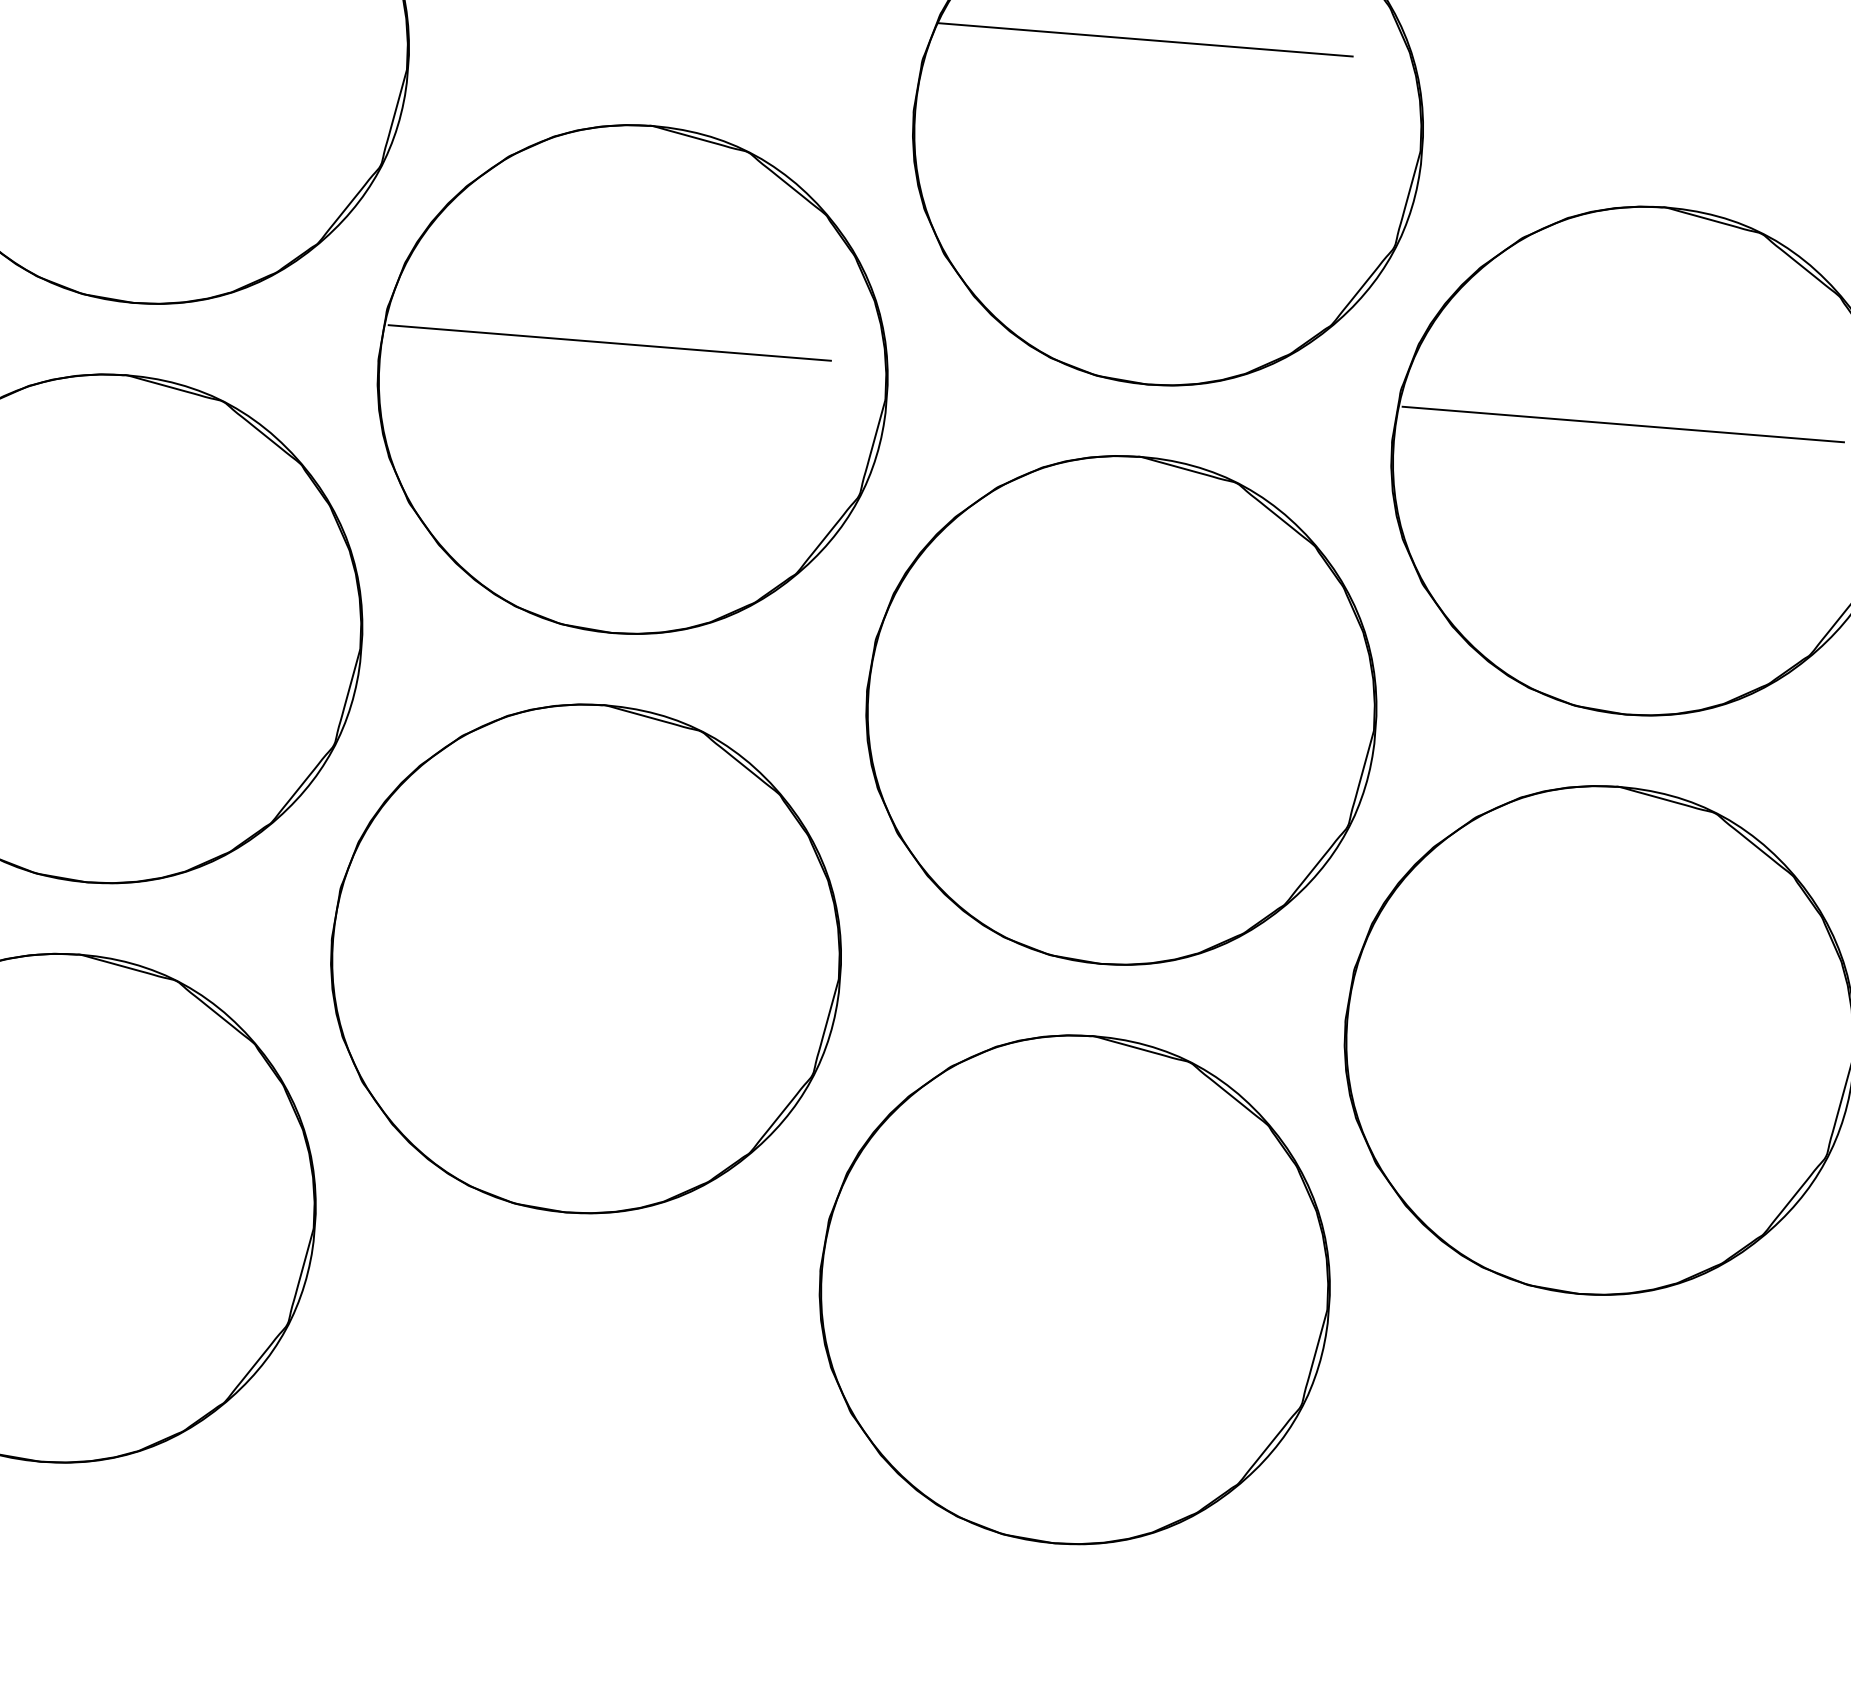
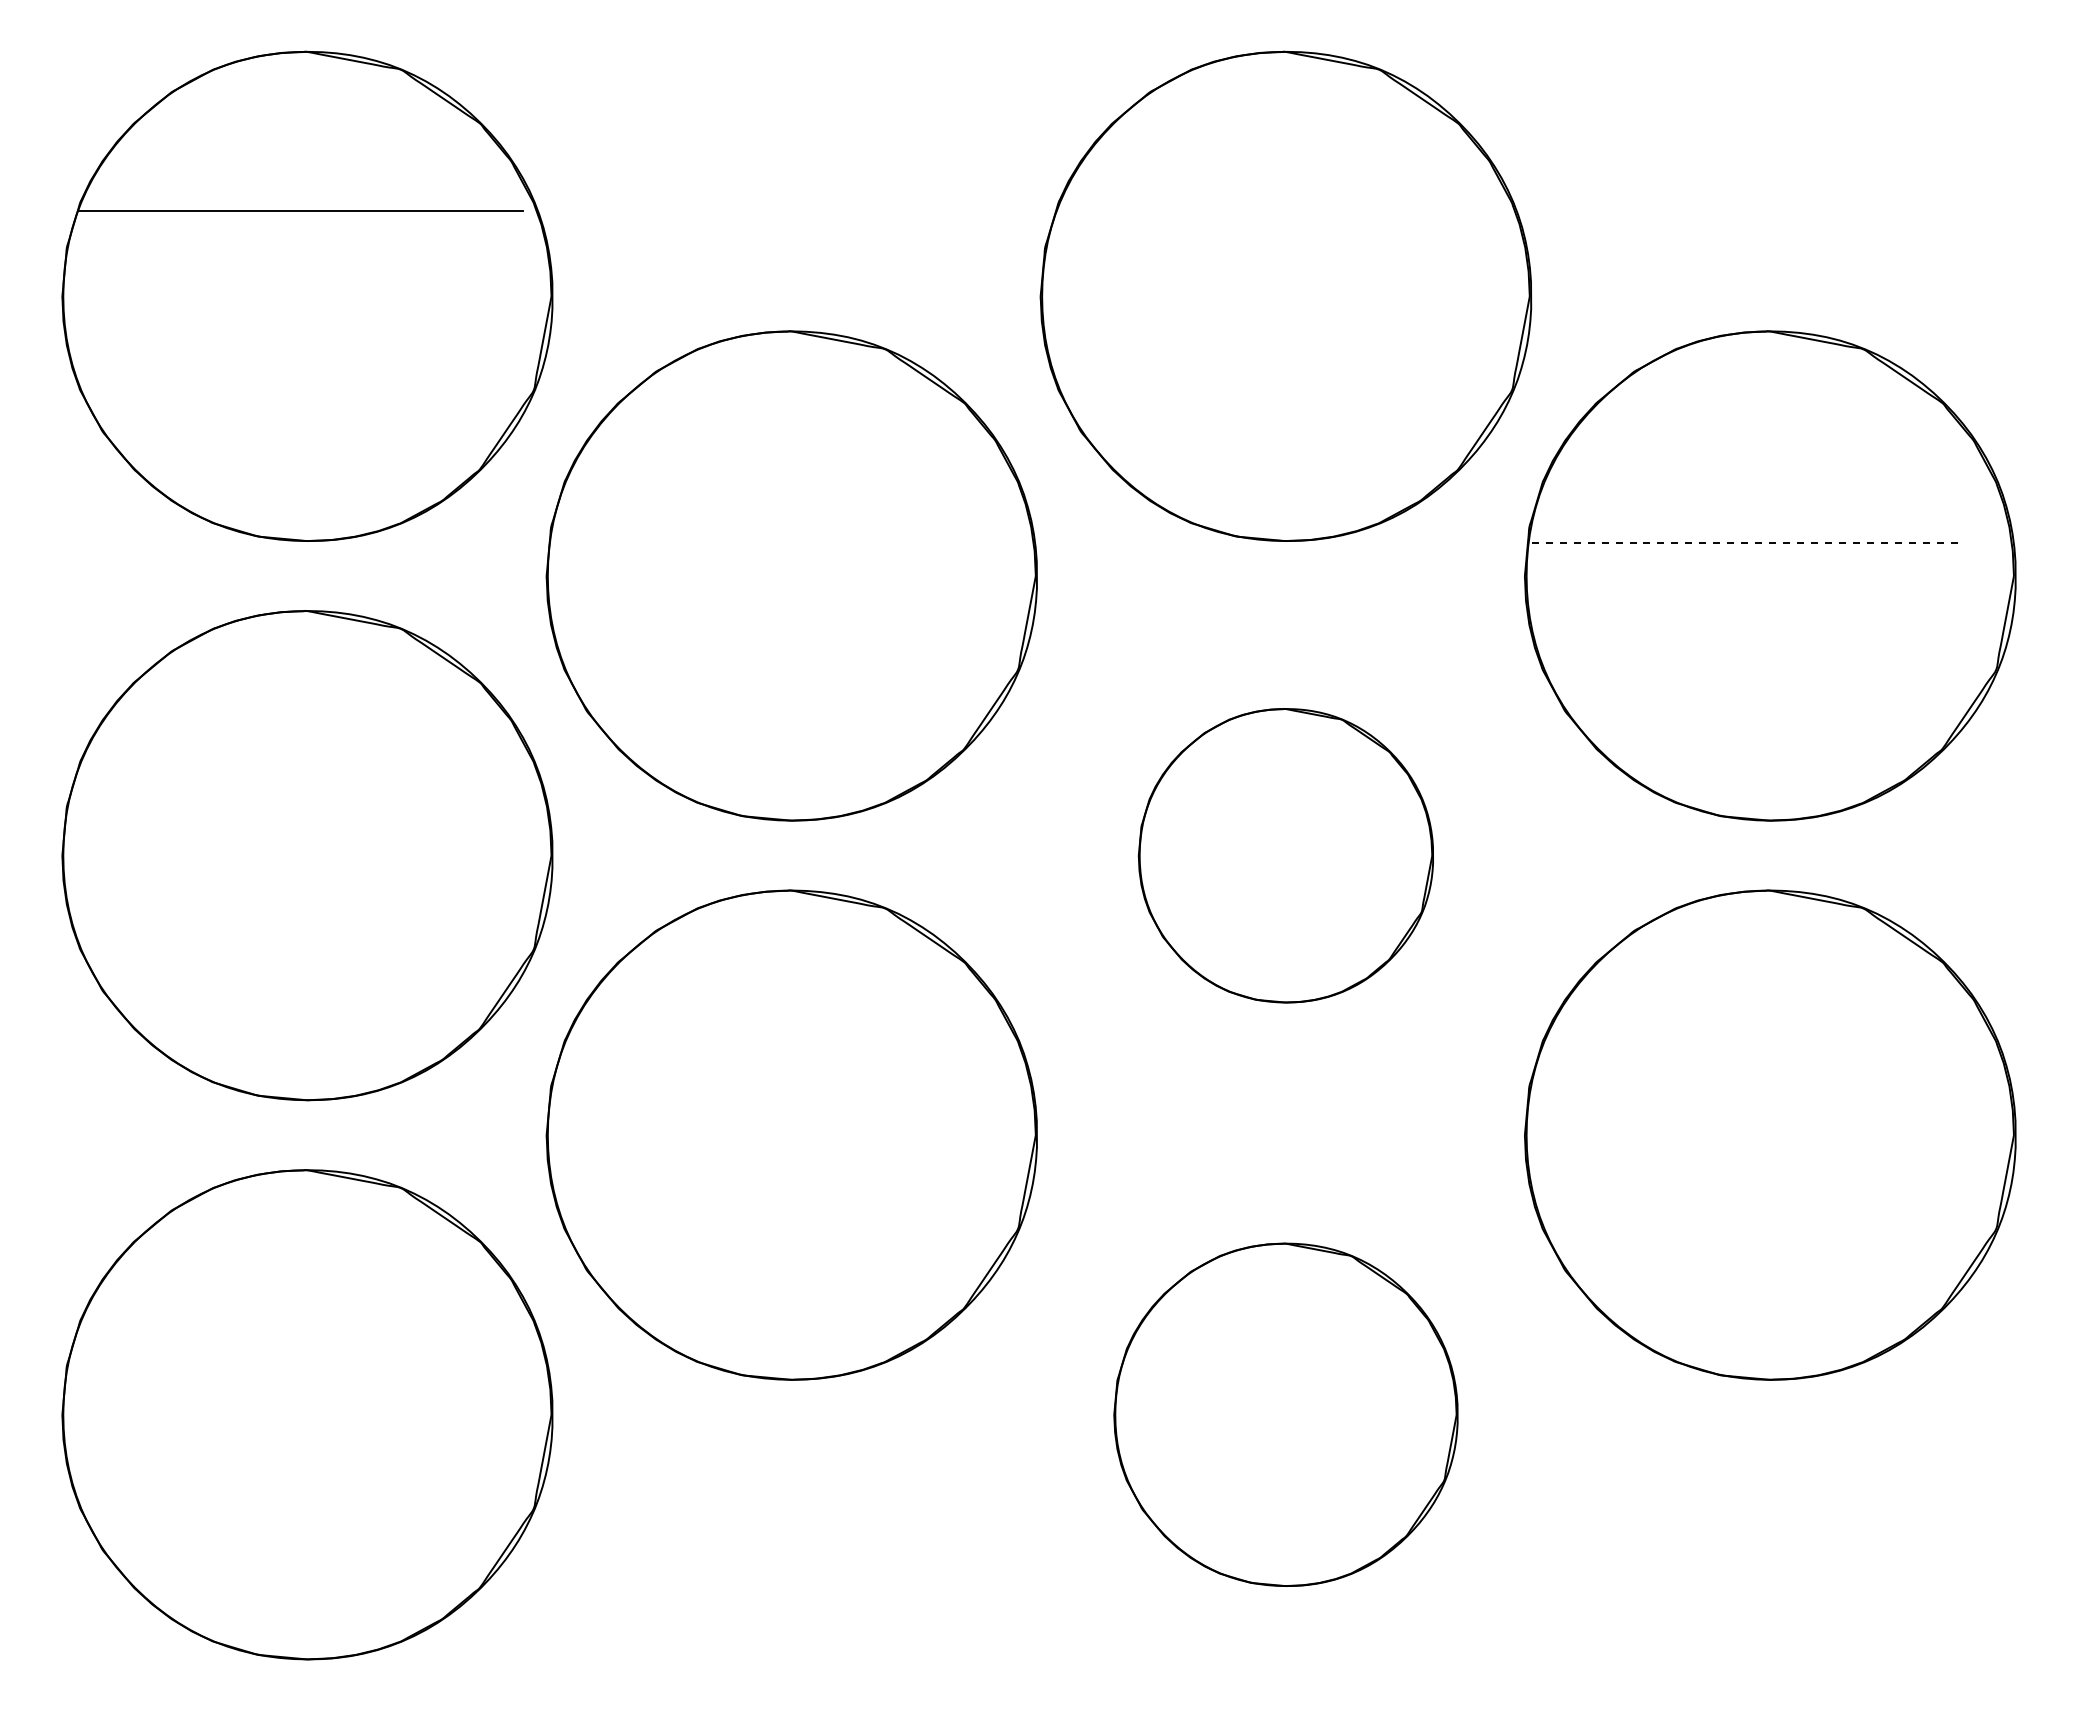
line: (1145, 39) -> (1257, 210), removed
line: (609, 342) -> (766, 542), removed
line: (1623, 424) -> (1745, 542), solid -> dashed
part: (1120, 710) -> (1285, 855), size x0.6
part: (1074, 1289) -> (1285, 1414), size x0.7

